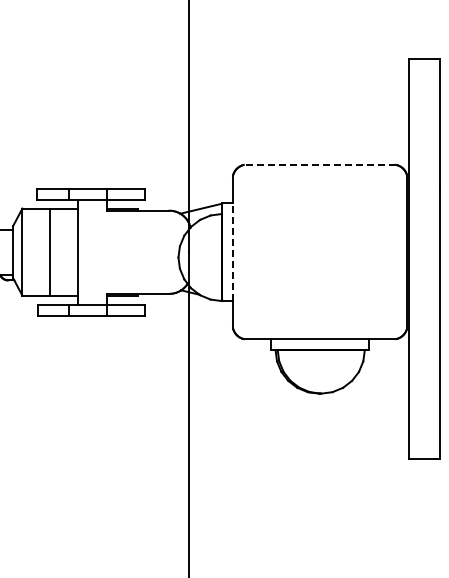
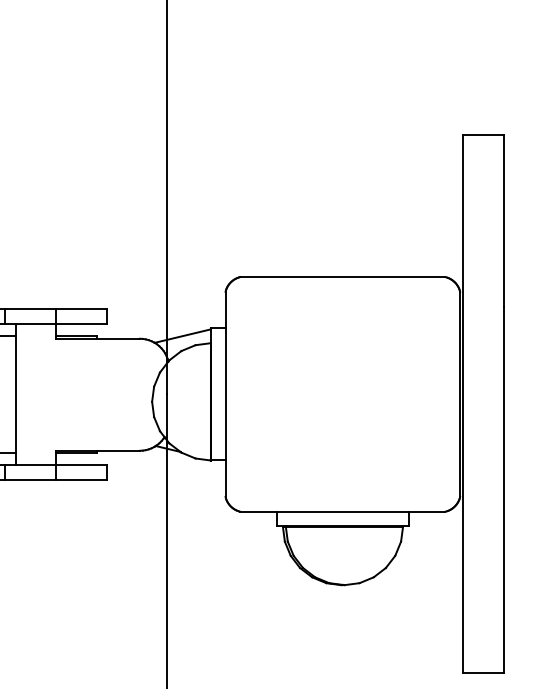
line: (319, 164) -> (342, 276), dashed -> solid
line: (232, 252) -> (224, 395), dashed -> solid

